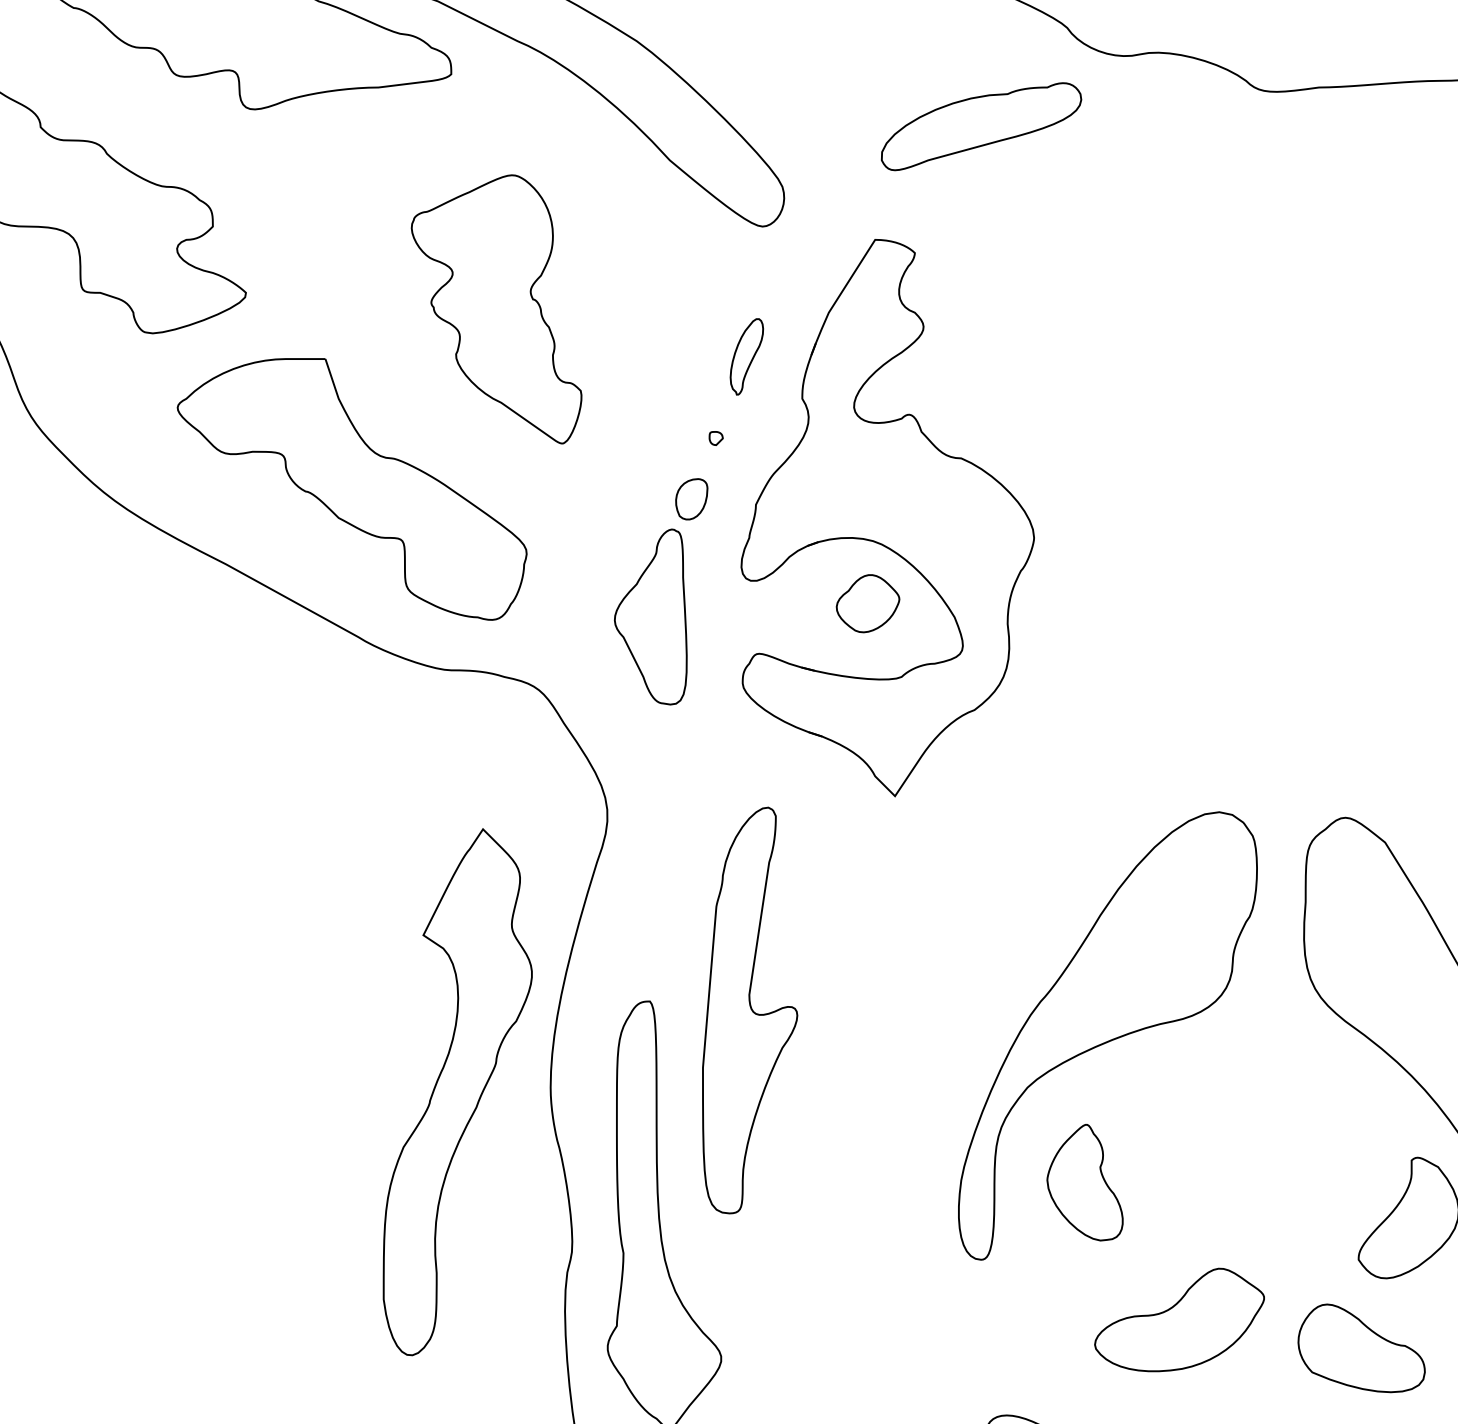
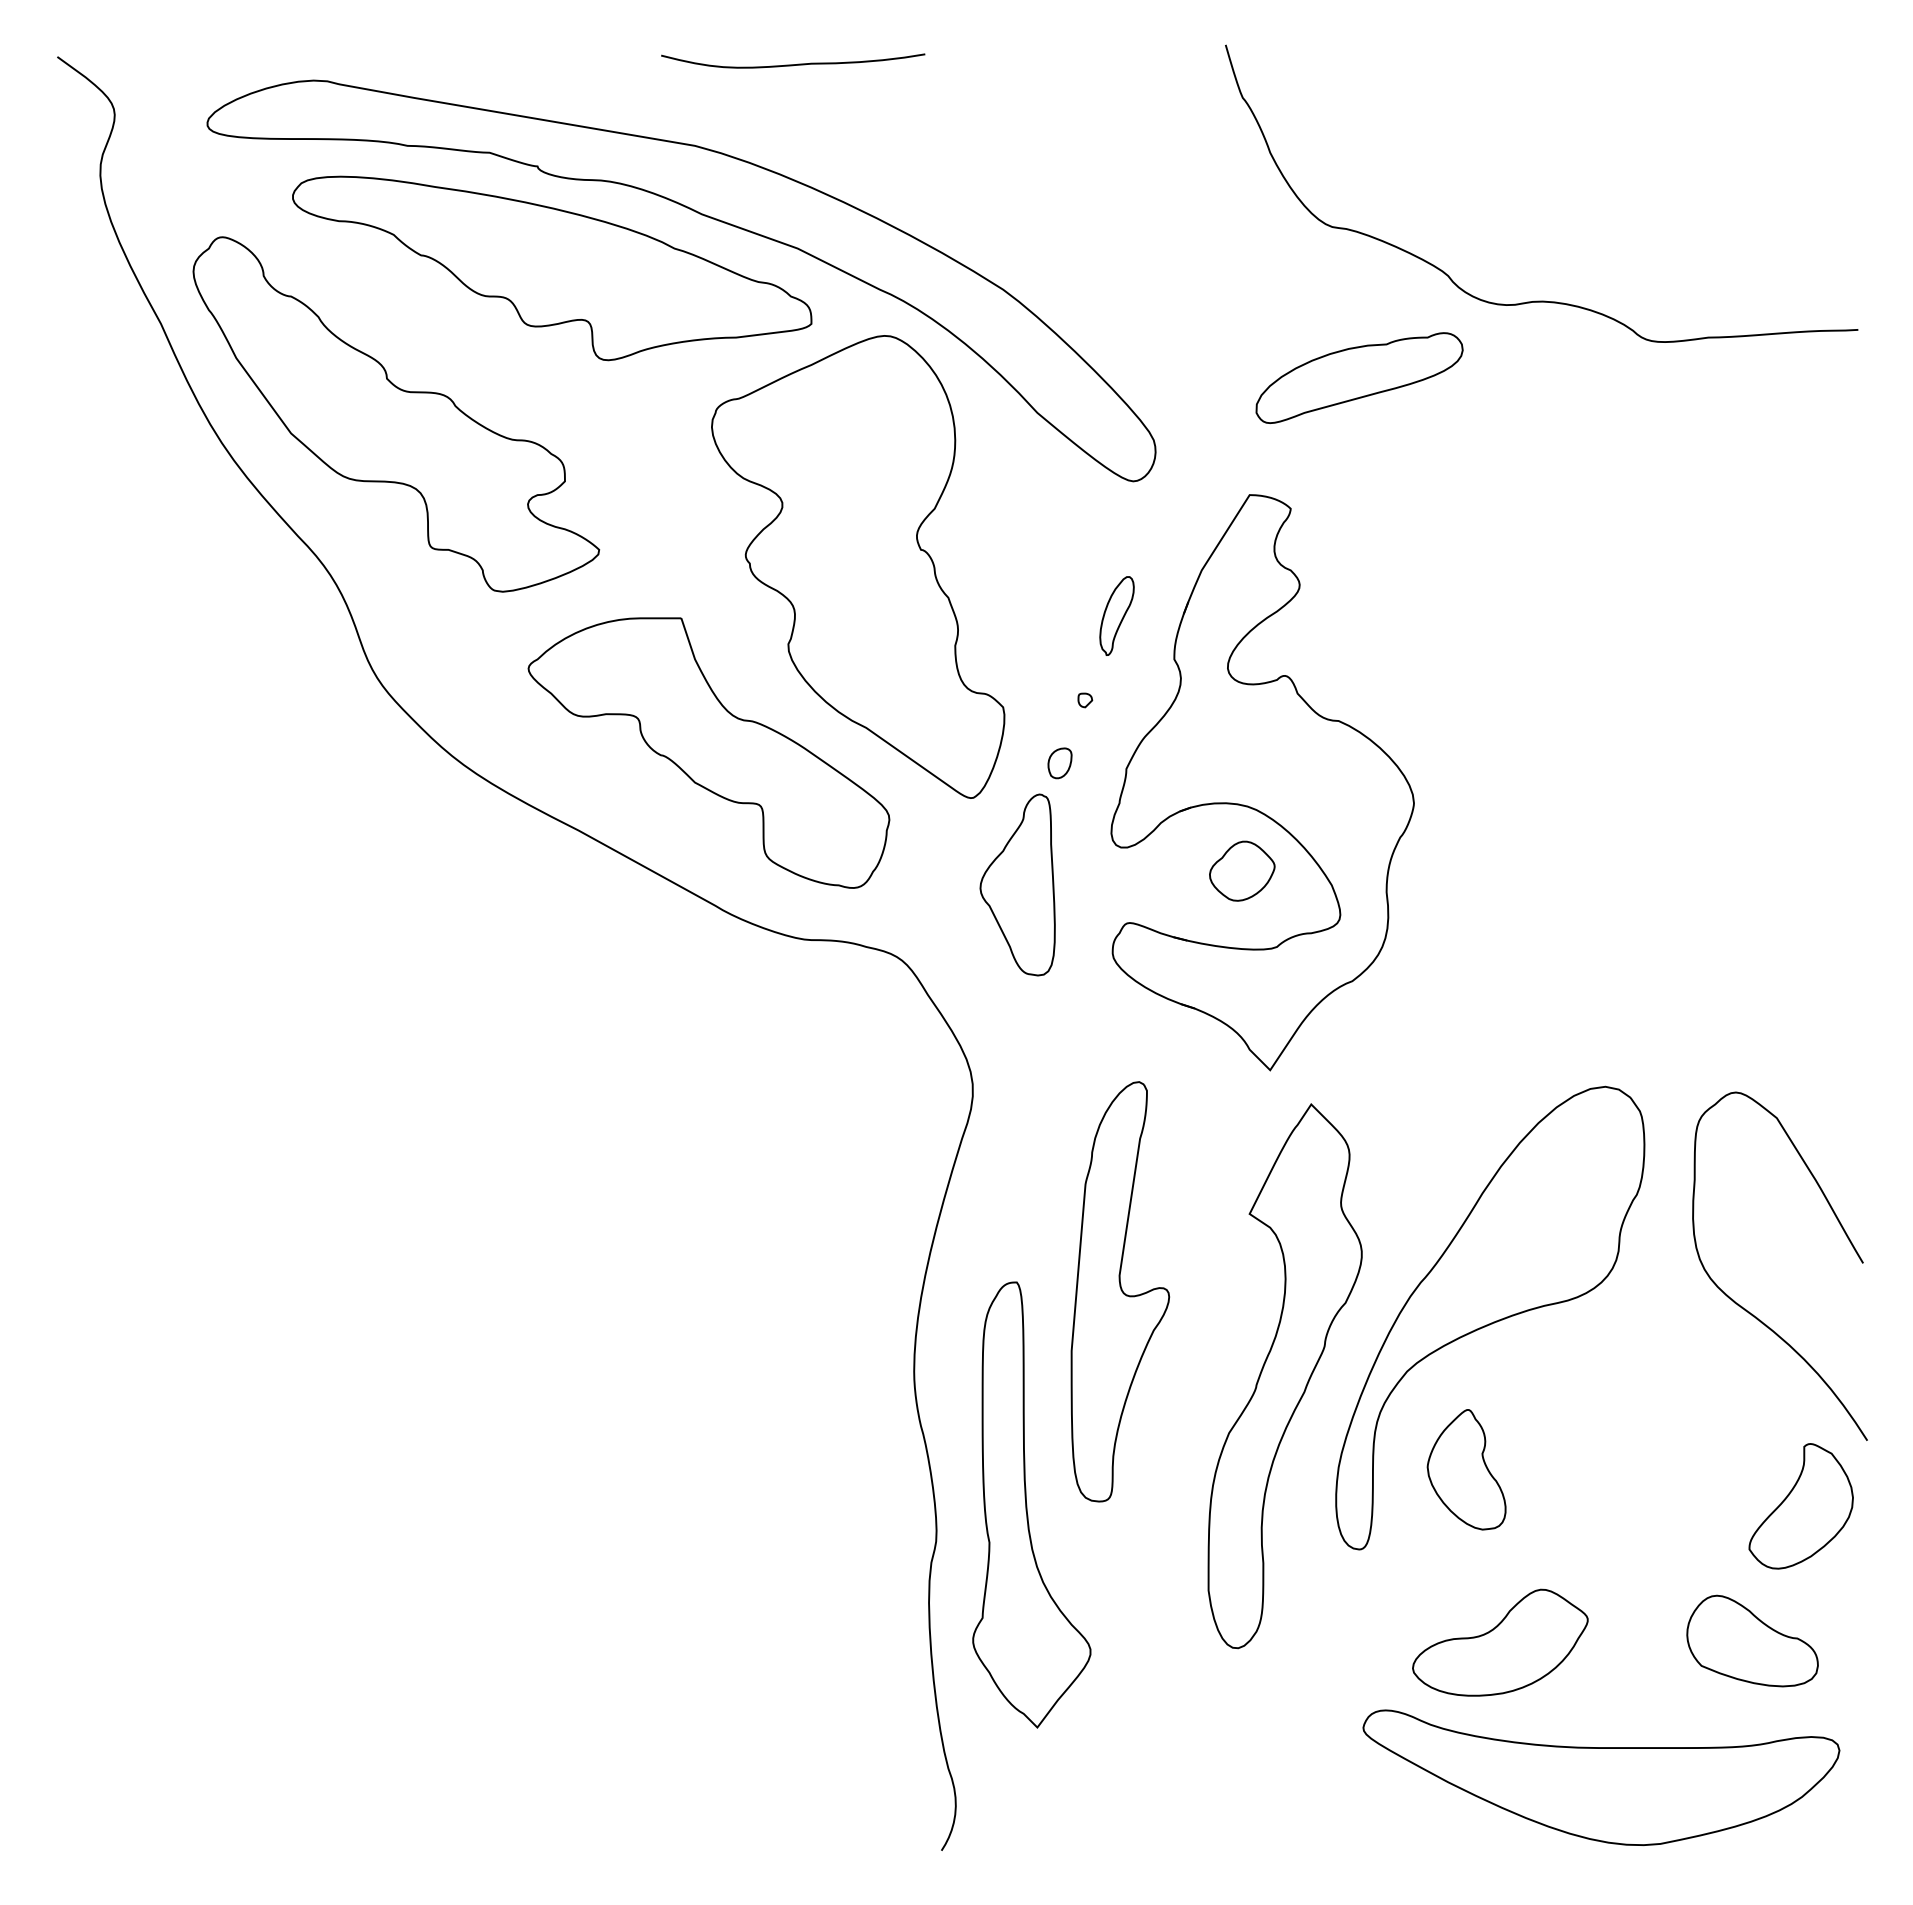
part: (496, 308) -> (858, 566), size x1.67
part: (691, 499) -> (1059, 763), size x0.71
part: (457, 1092) -> (1284, 1376), moved
part: (1179, 1319) -> (1500, 1642), moved

